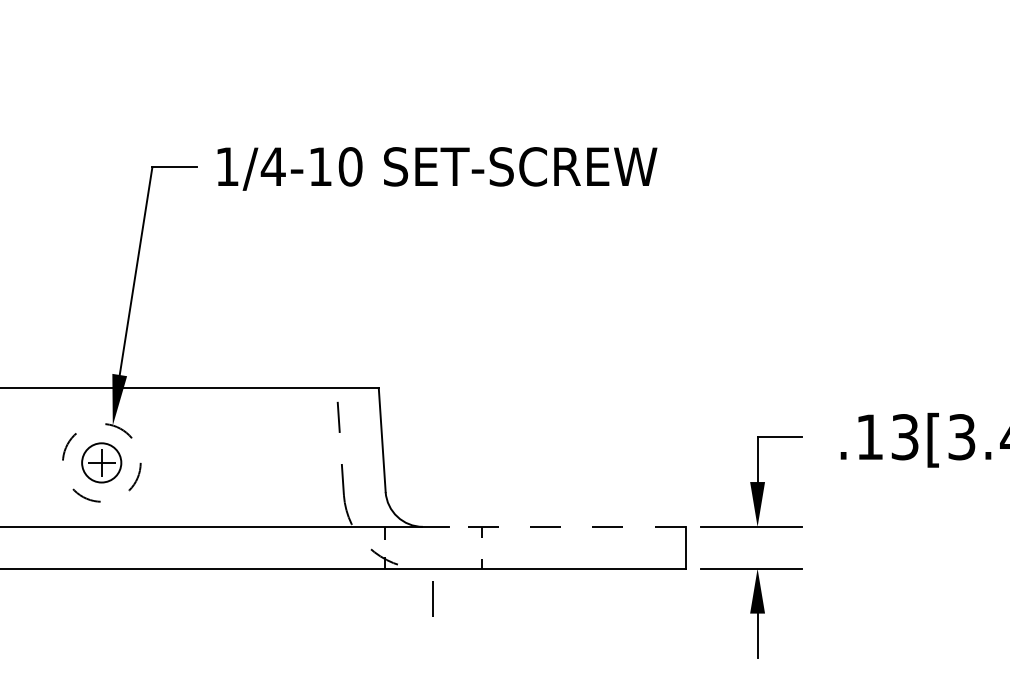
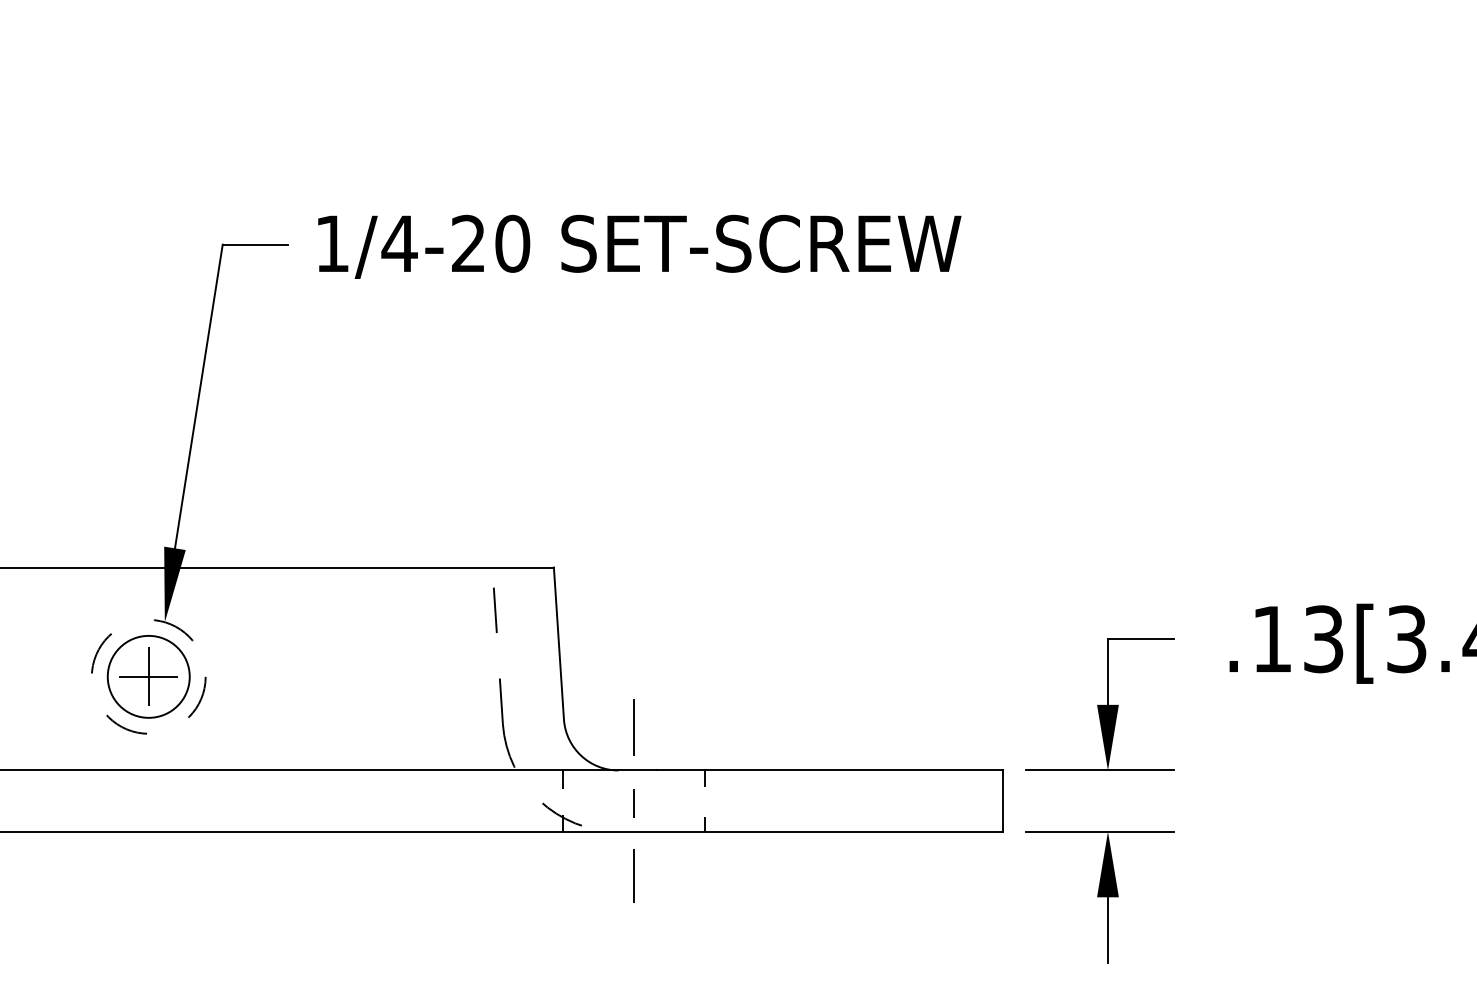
text: (320, 166) -> (468, 243), 1/4-10 -> 1/4-20
part: (101, 462) -> (148, 676), size x1.43
line: (433, 497) -> (633, 727), added
line: (567, 526) -> (829, 769), dashed -> solid
line: (432, 549) -> (632, 803), added

